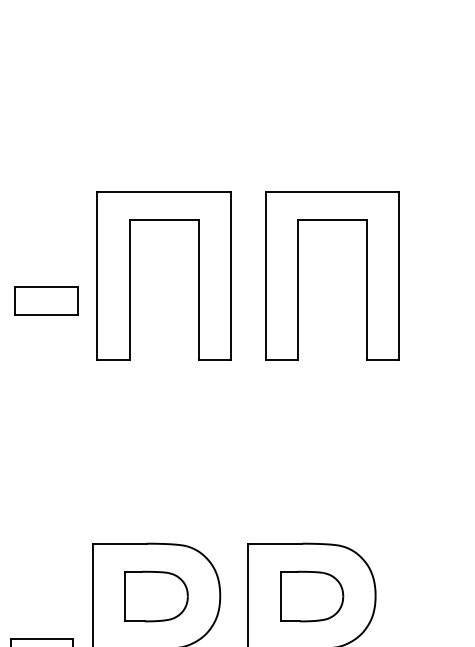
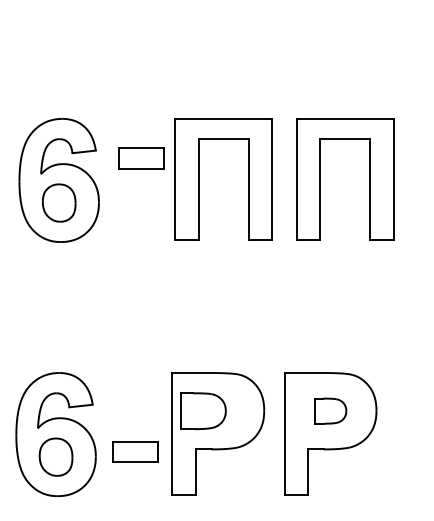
part: (46, 300) -> (141, 158), moved
part: (156, 595) -> (203, 410), moved
part: (311, 595) -> (330, 410), size x0.7

